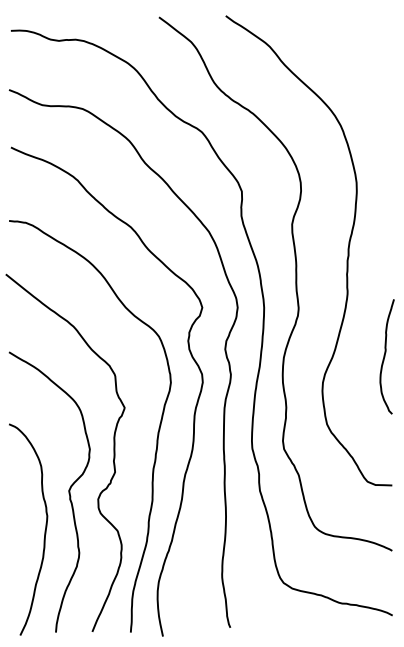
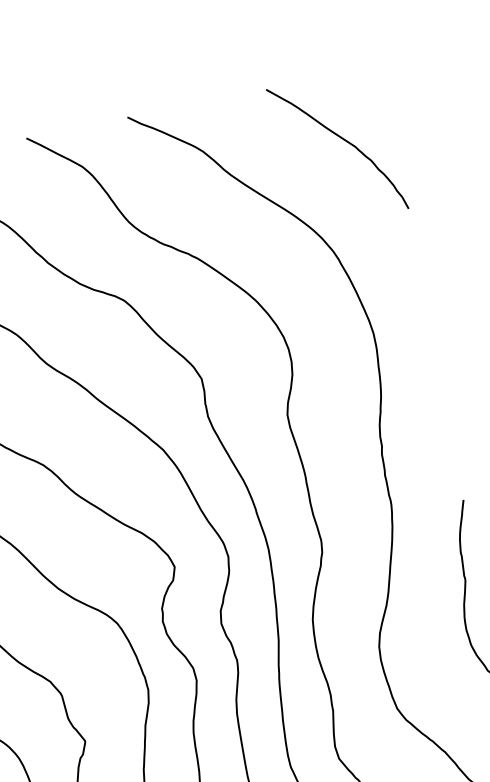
curve: (359, 55) -> (341, 139), added

